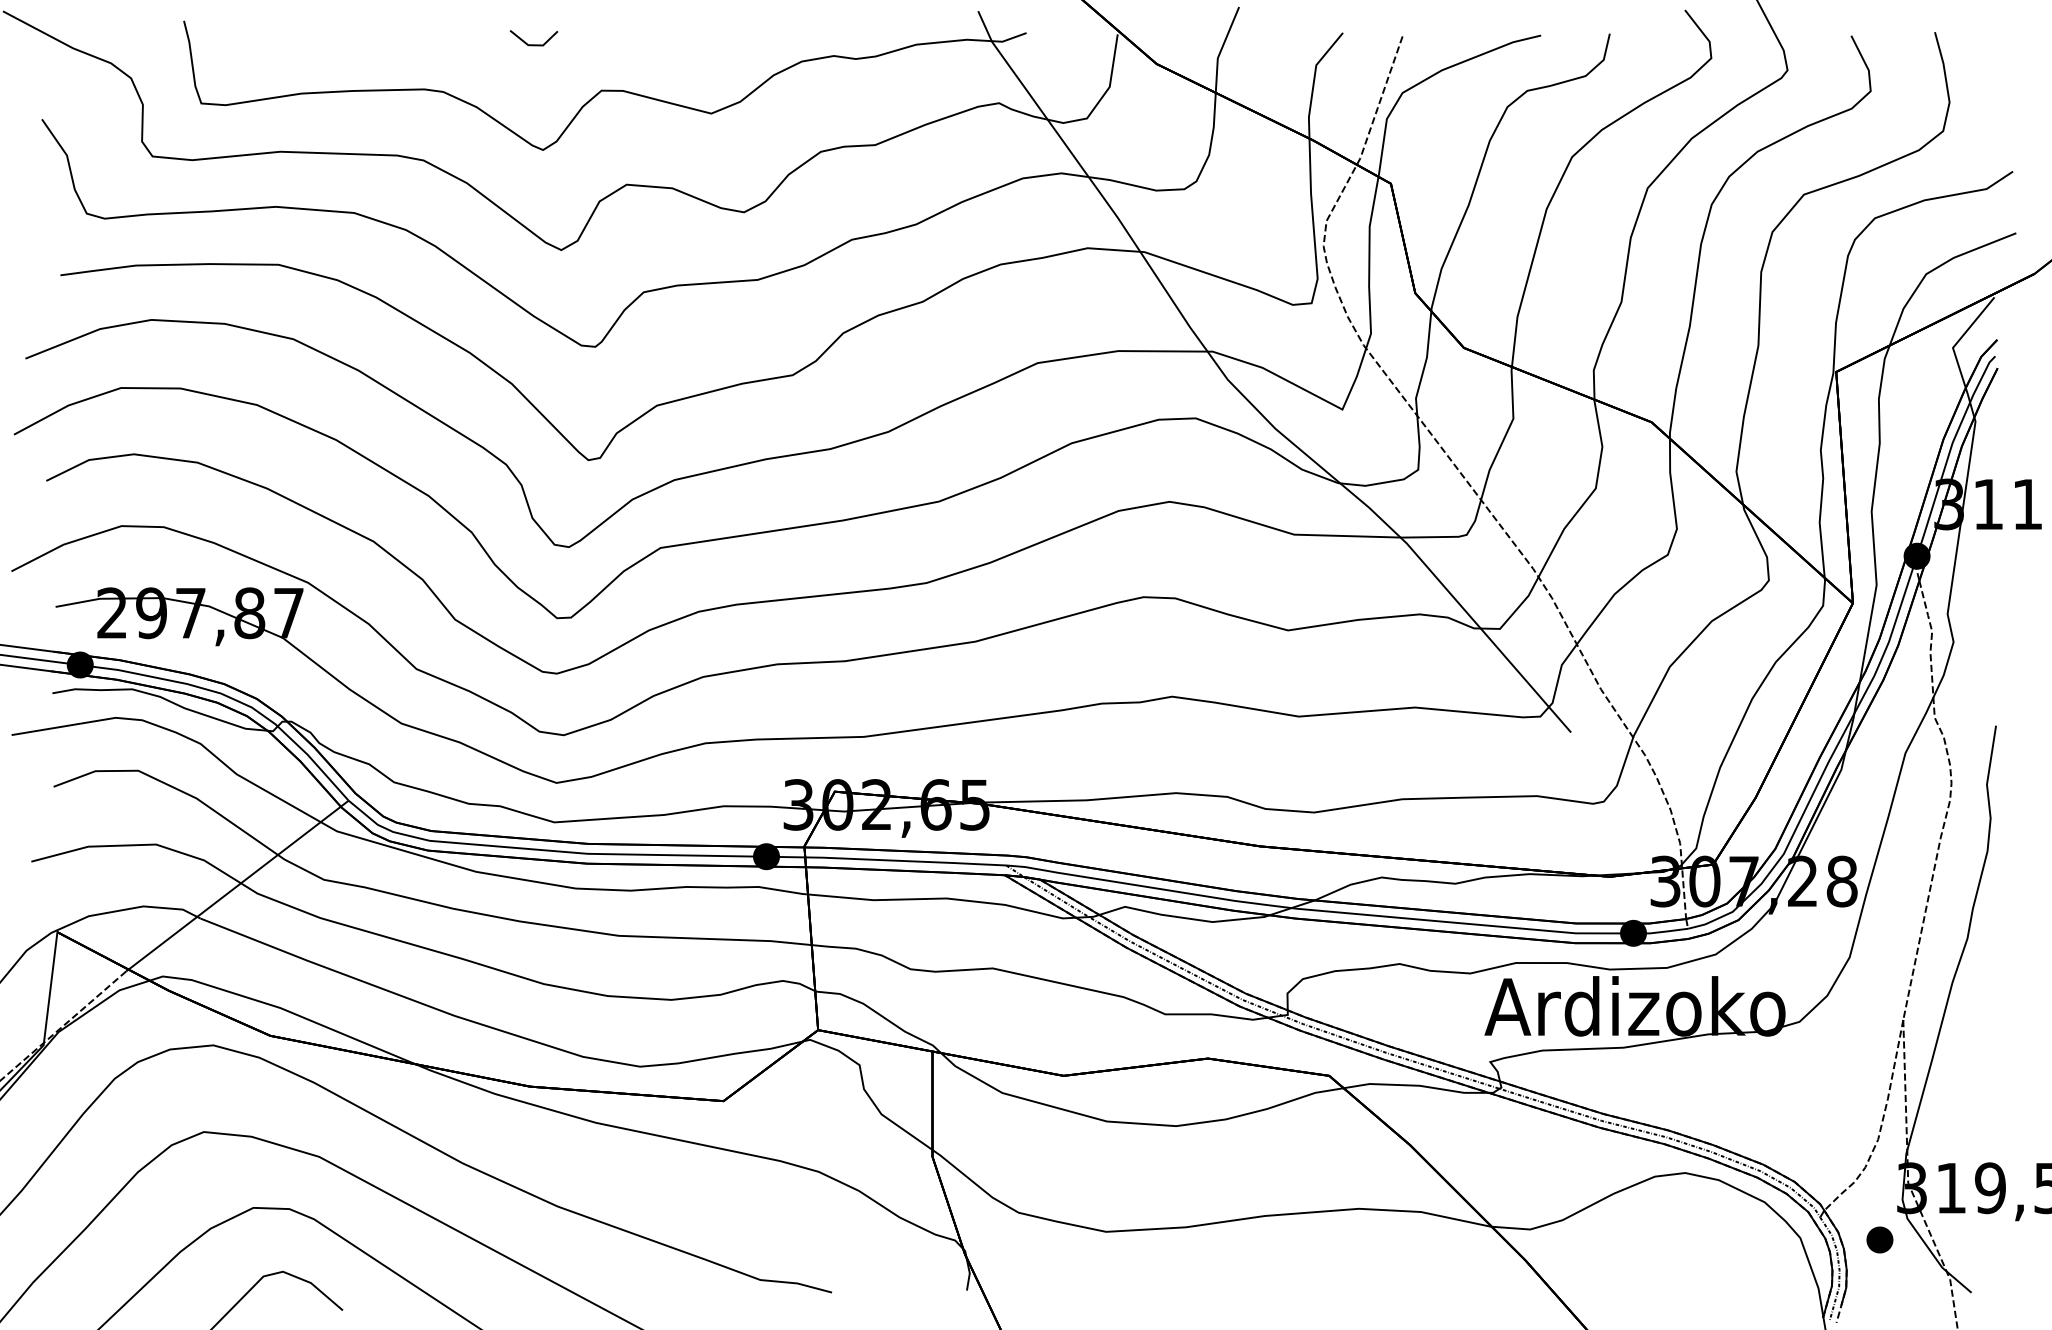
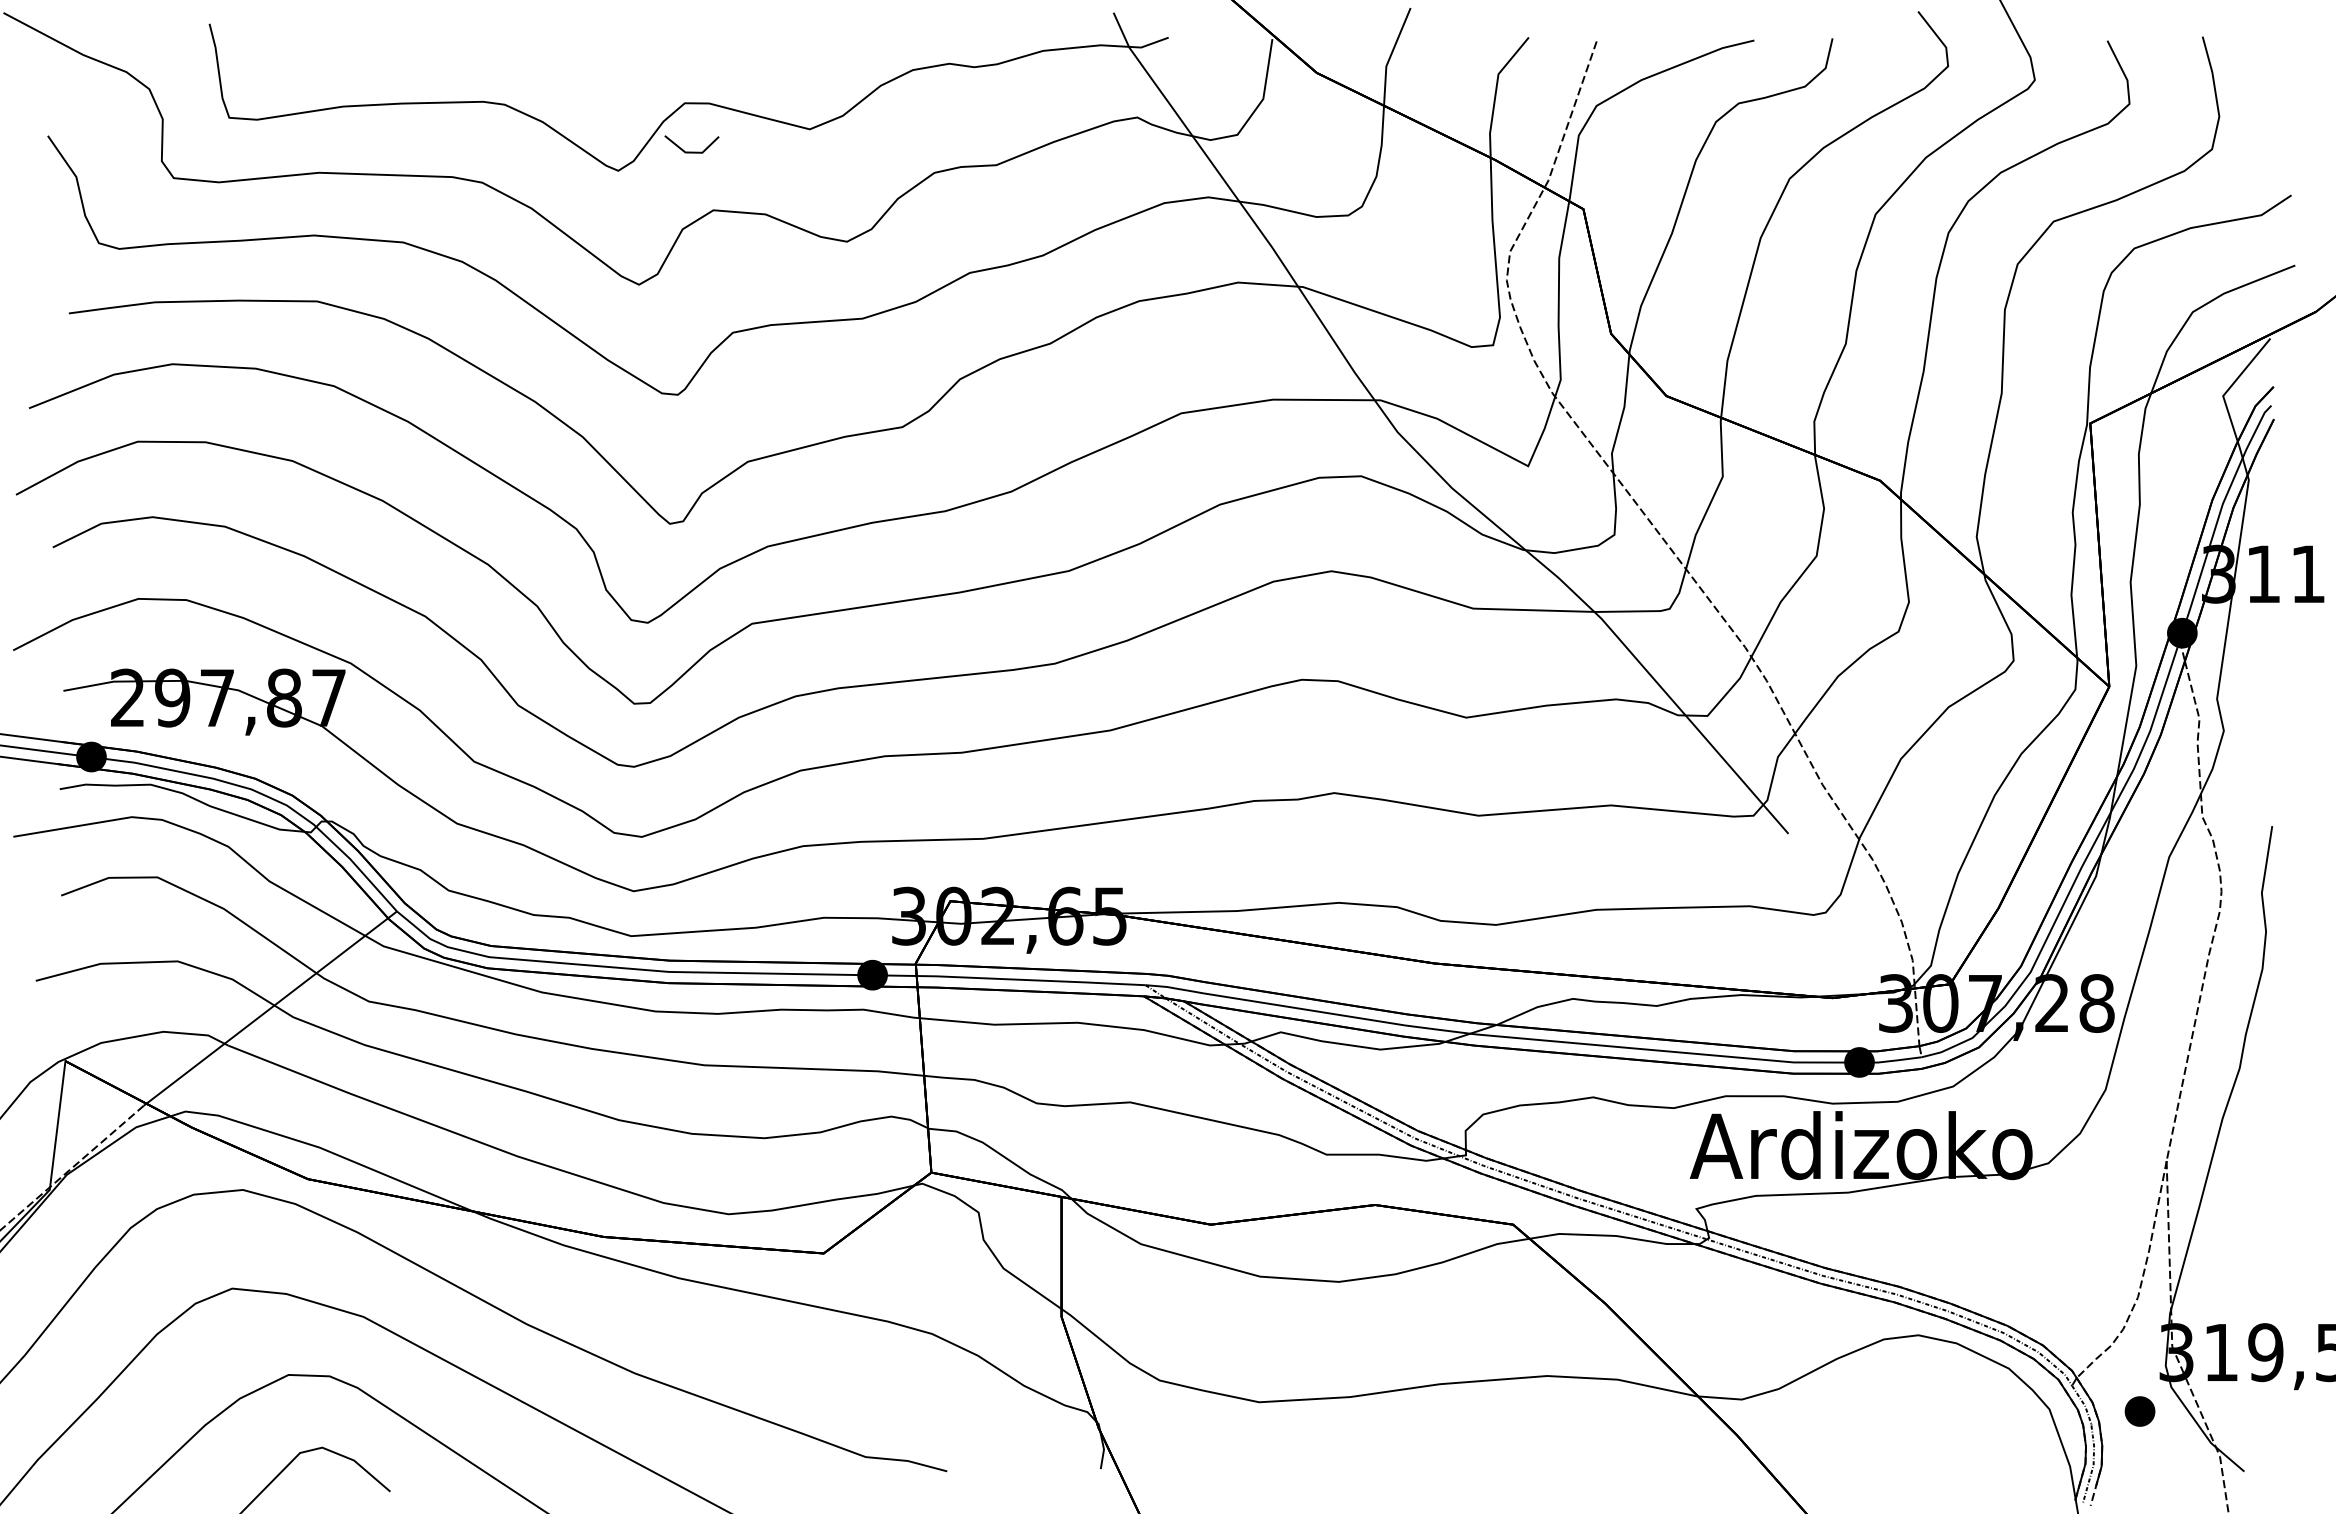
line: (533, 44) -> (691, 151), moved

